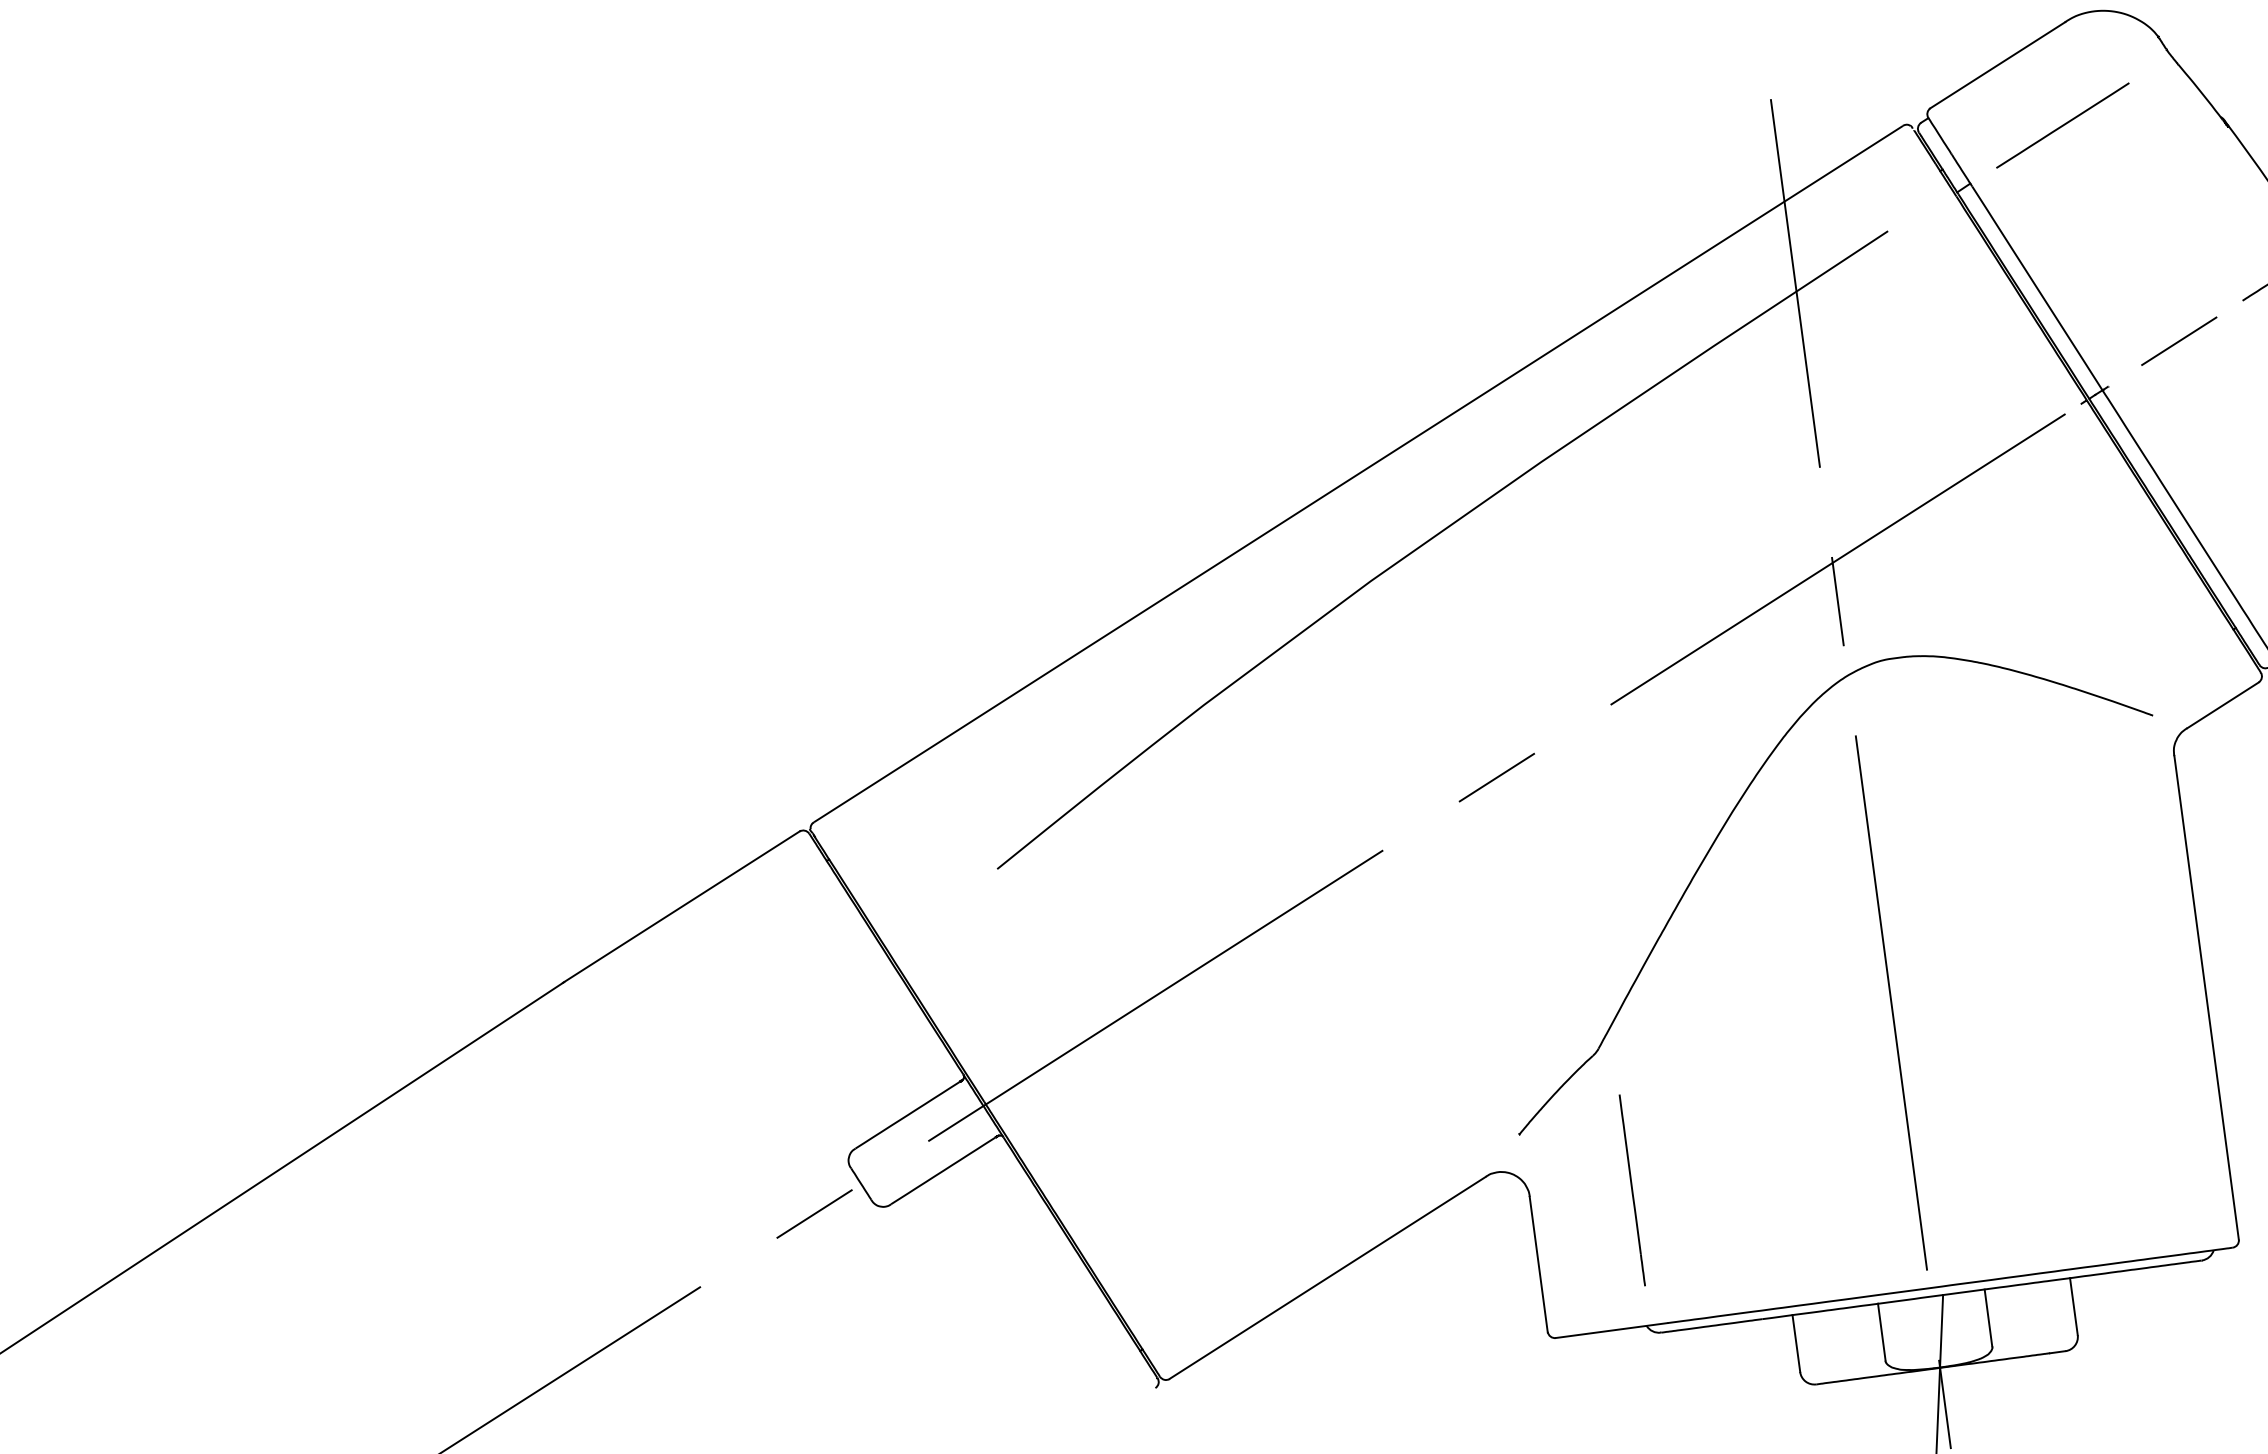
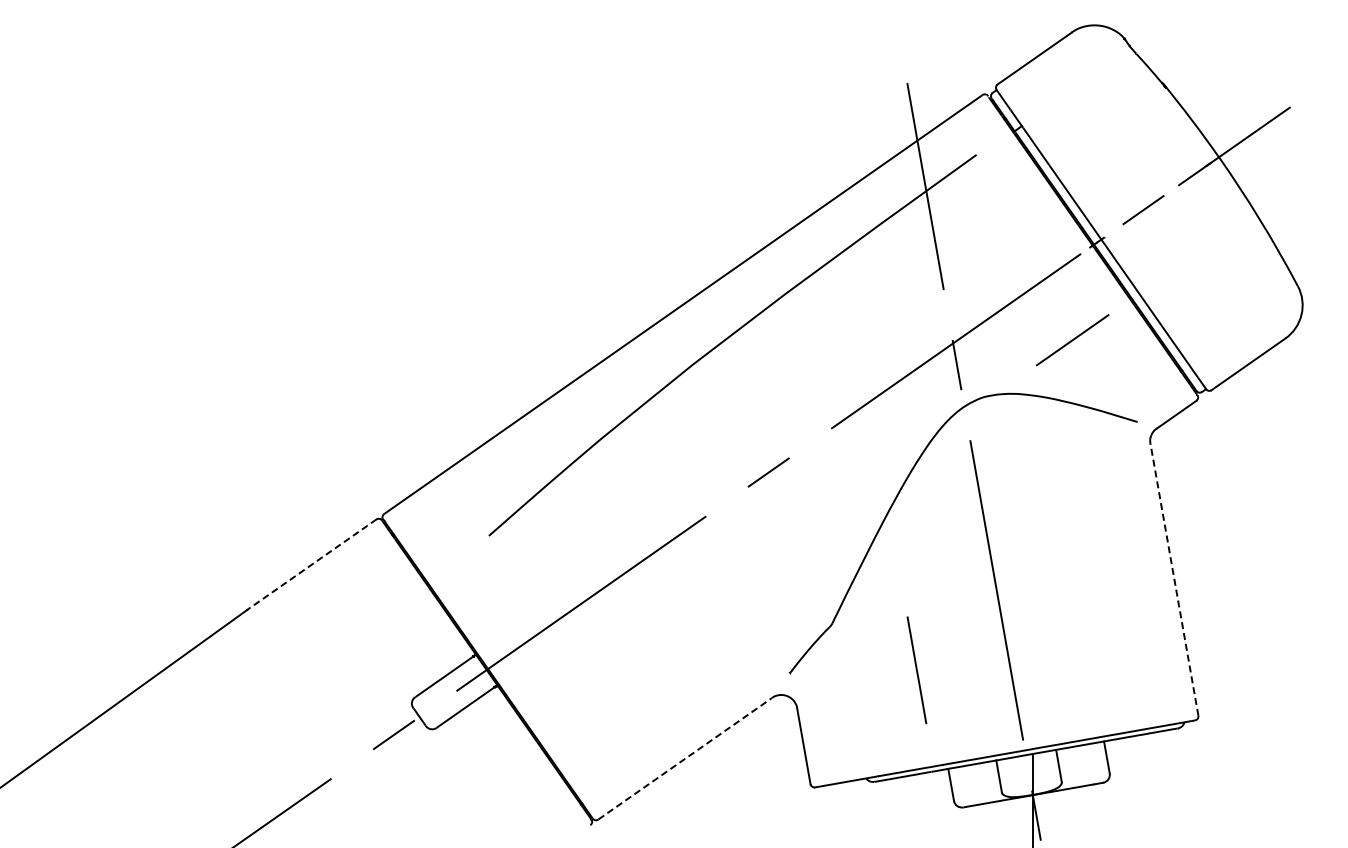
line: (2062, 126) -> (1072, 340), moved
line: (681, 908) -> (311, 565), solid -> dashed
line: (2206, 998) -> (1174, 580), solid -> dashed
line: (1631, 1188) -> (916, 669), moved
line: (1328, 1277) -> (685, 758), solid -> dashed

